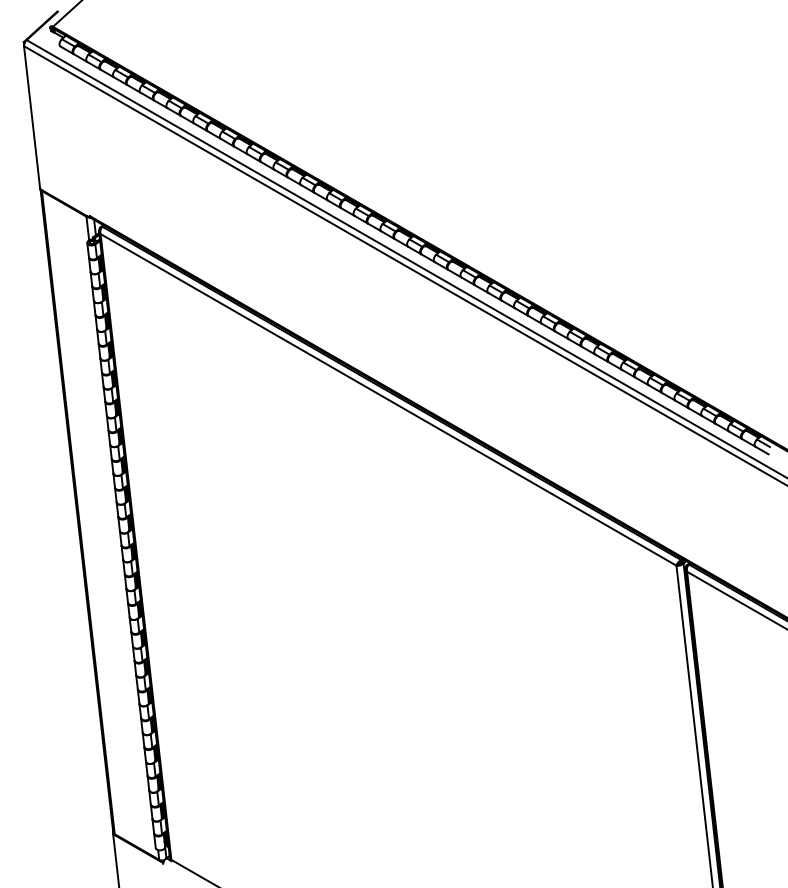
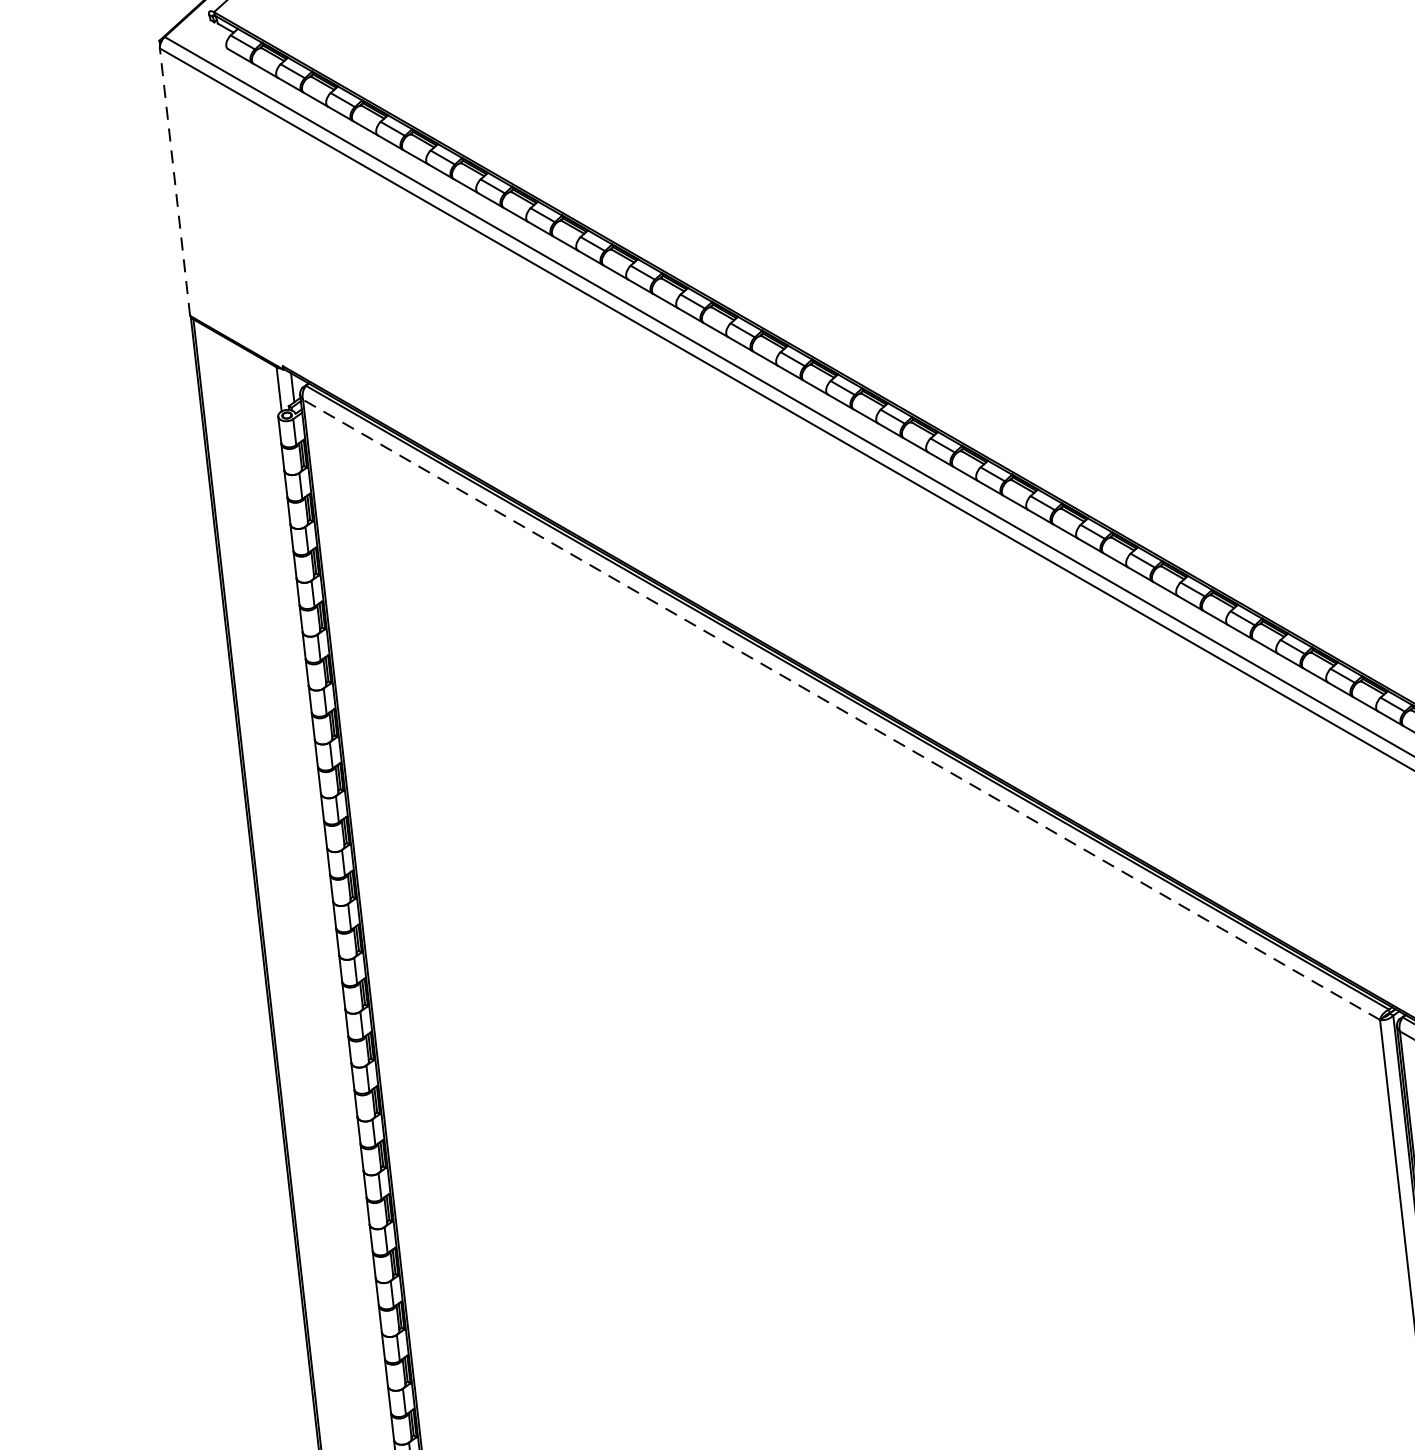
line: (32, 117) -> (175, 181), solid -> dashed
line: (388, 399) -> (841, 709), solid -> dashed

